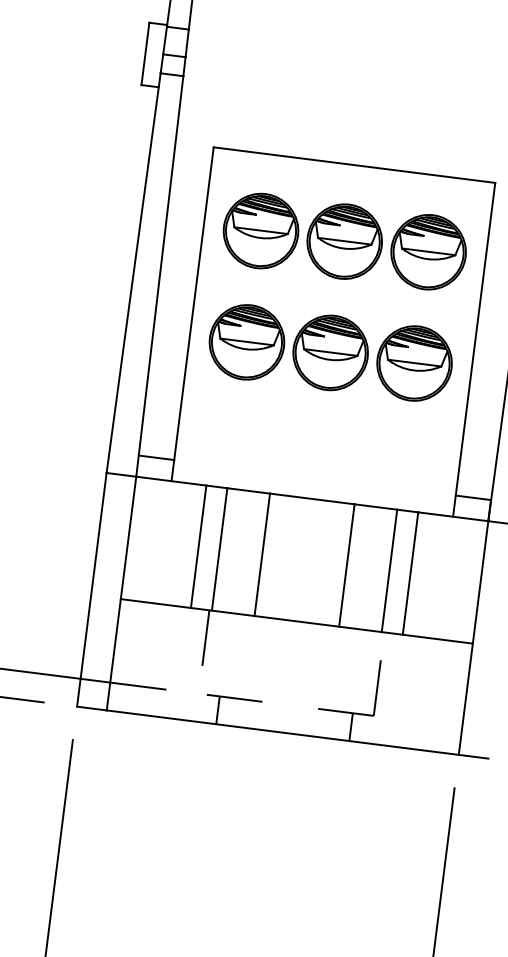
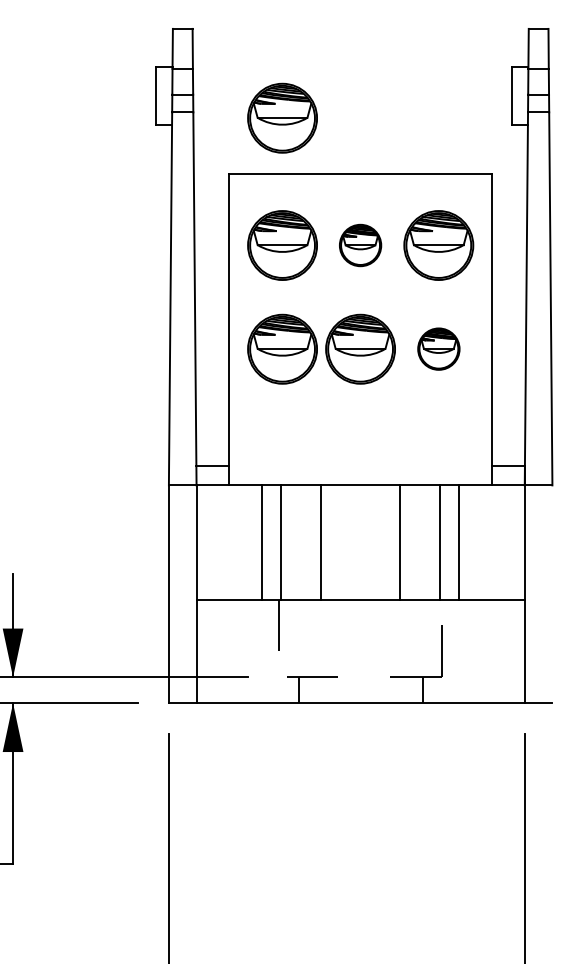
part: (278, 93) -> (282, 117), added
part: (344, 241) -> (360, 245), size x0.6
part: (414, 362) -> (438, 348), size x0.6

